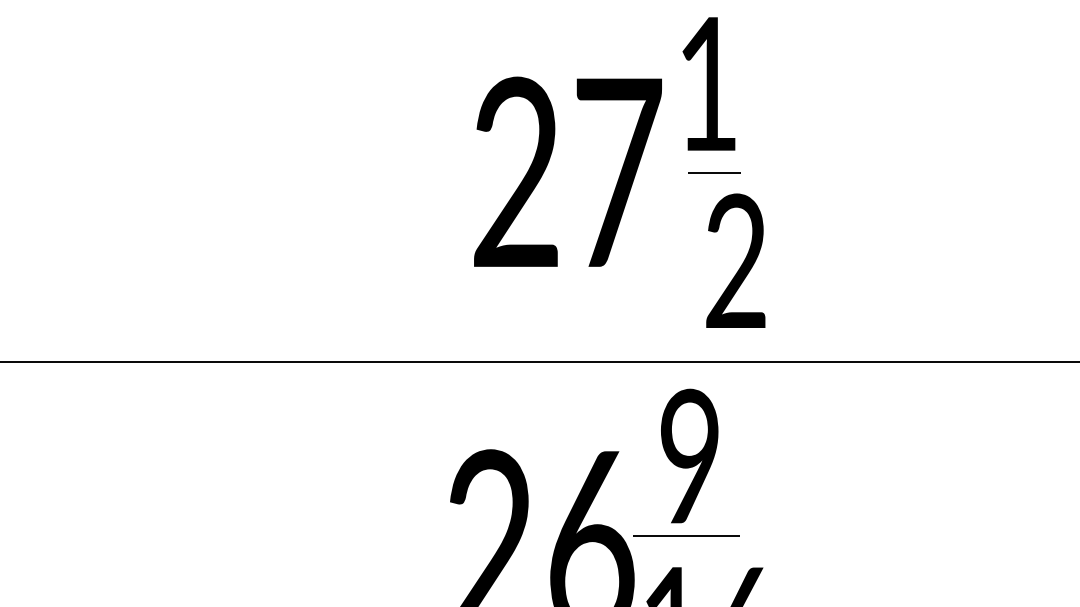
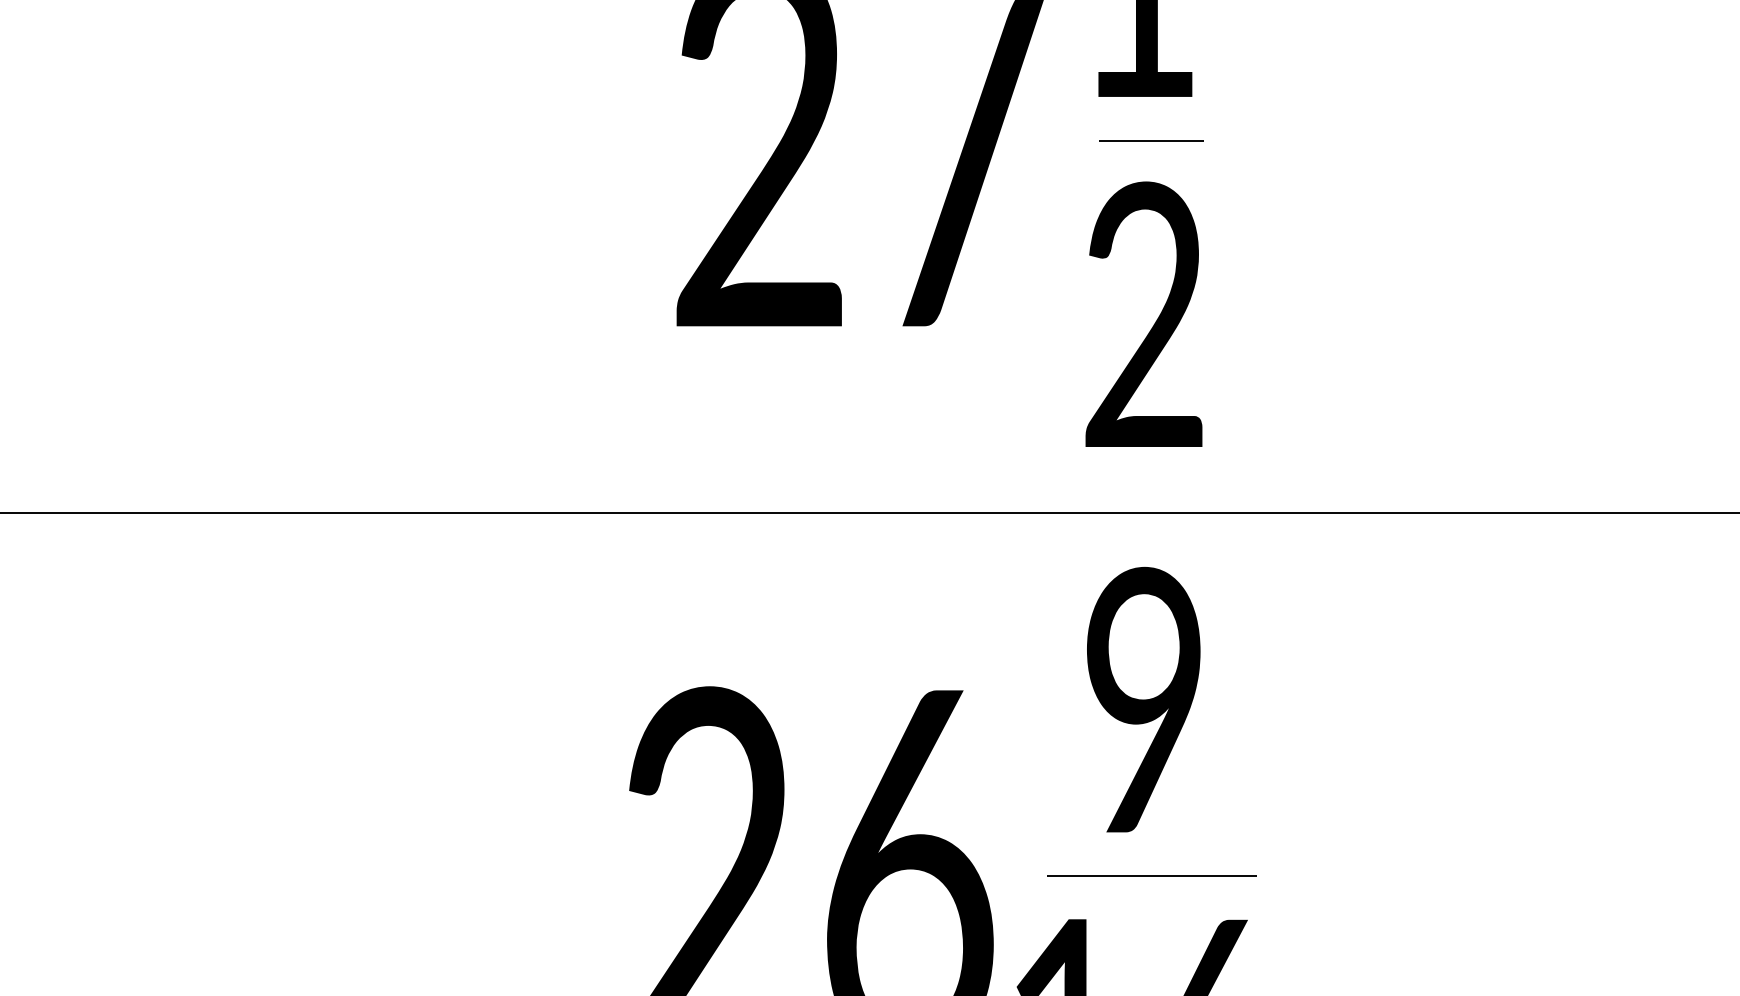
text: (735, 260) -> (1143, 313), moved
text: (689, 455) -> (1143, 698), moved
line: (686, 535) -> (1151, 874), moved

